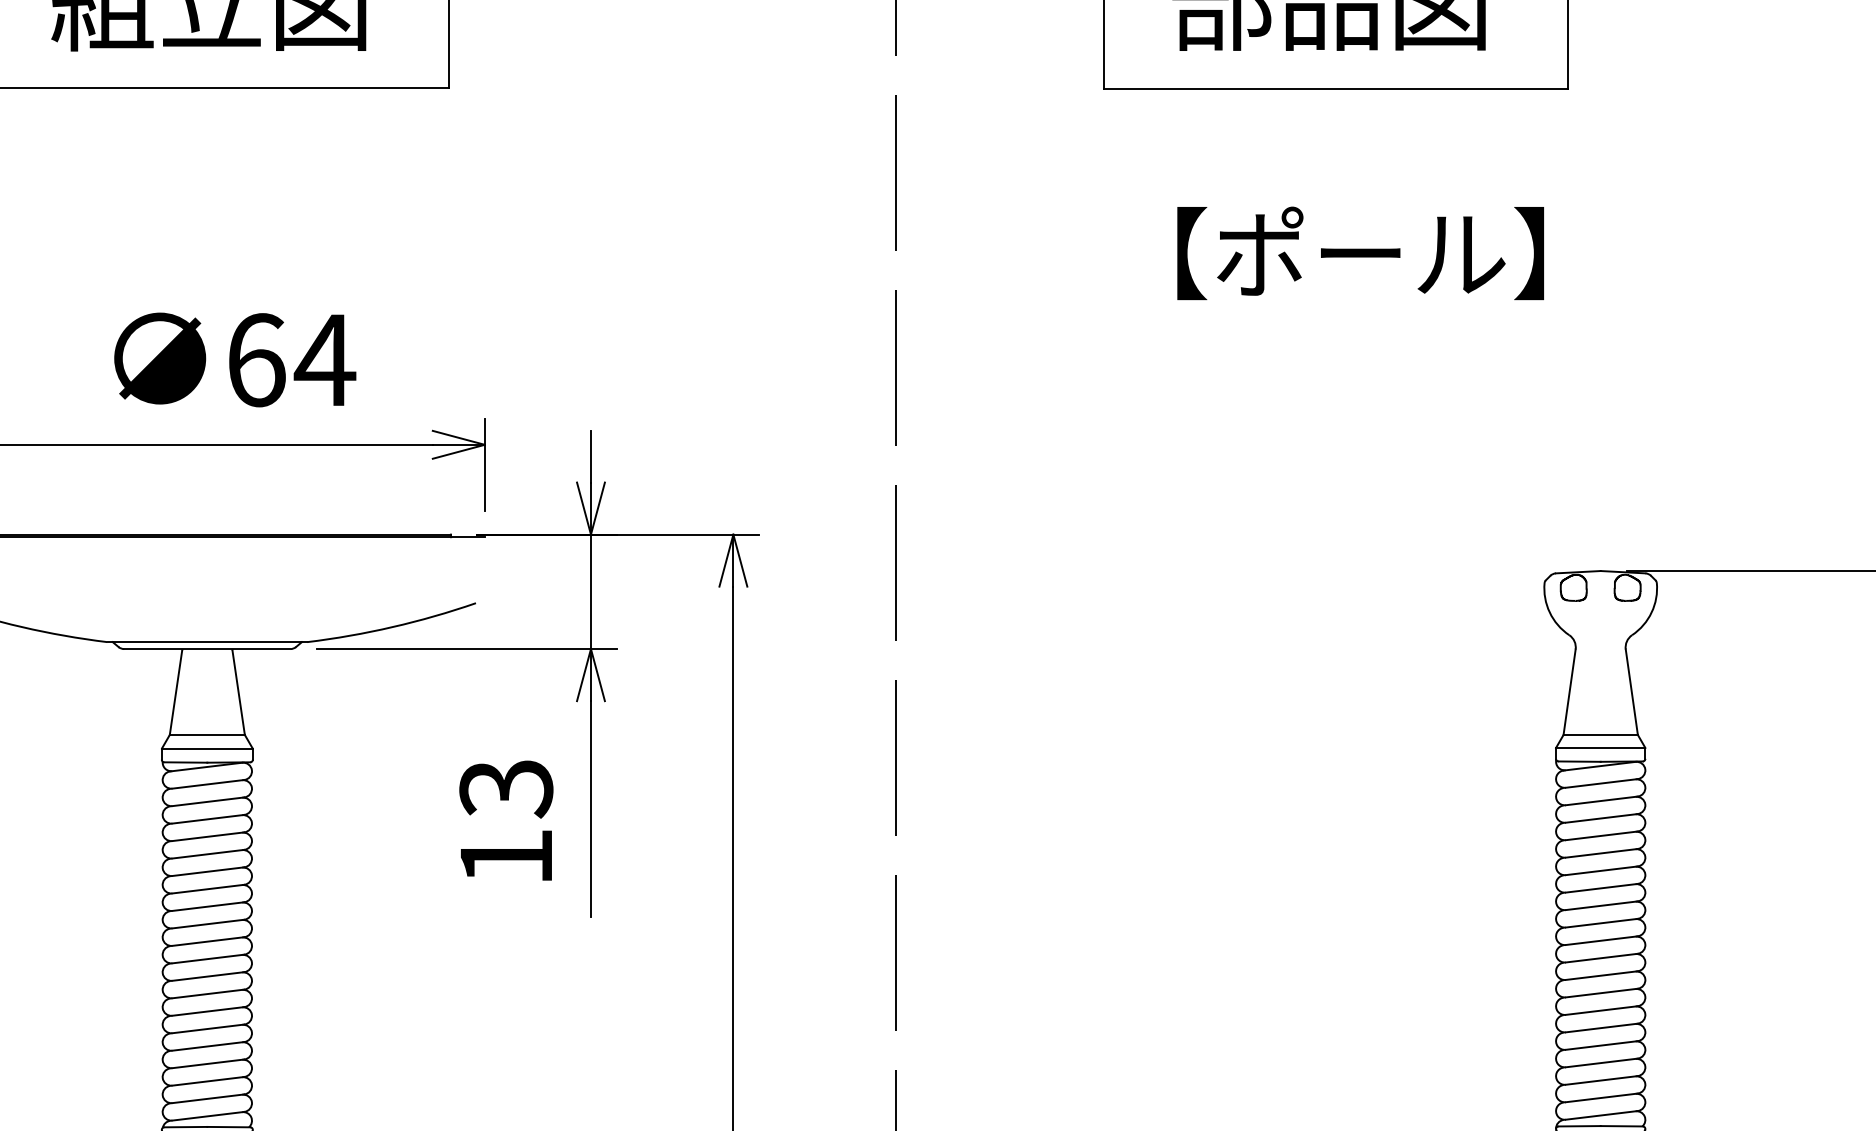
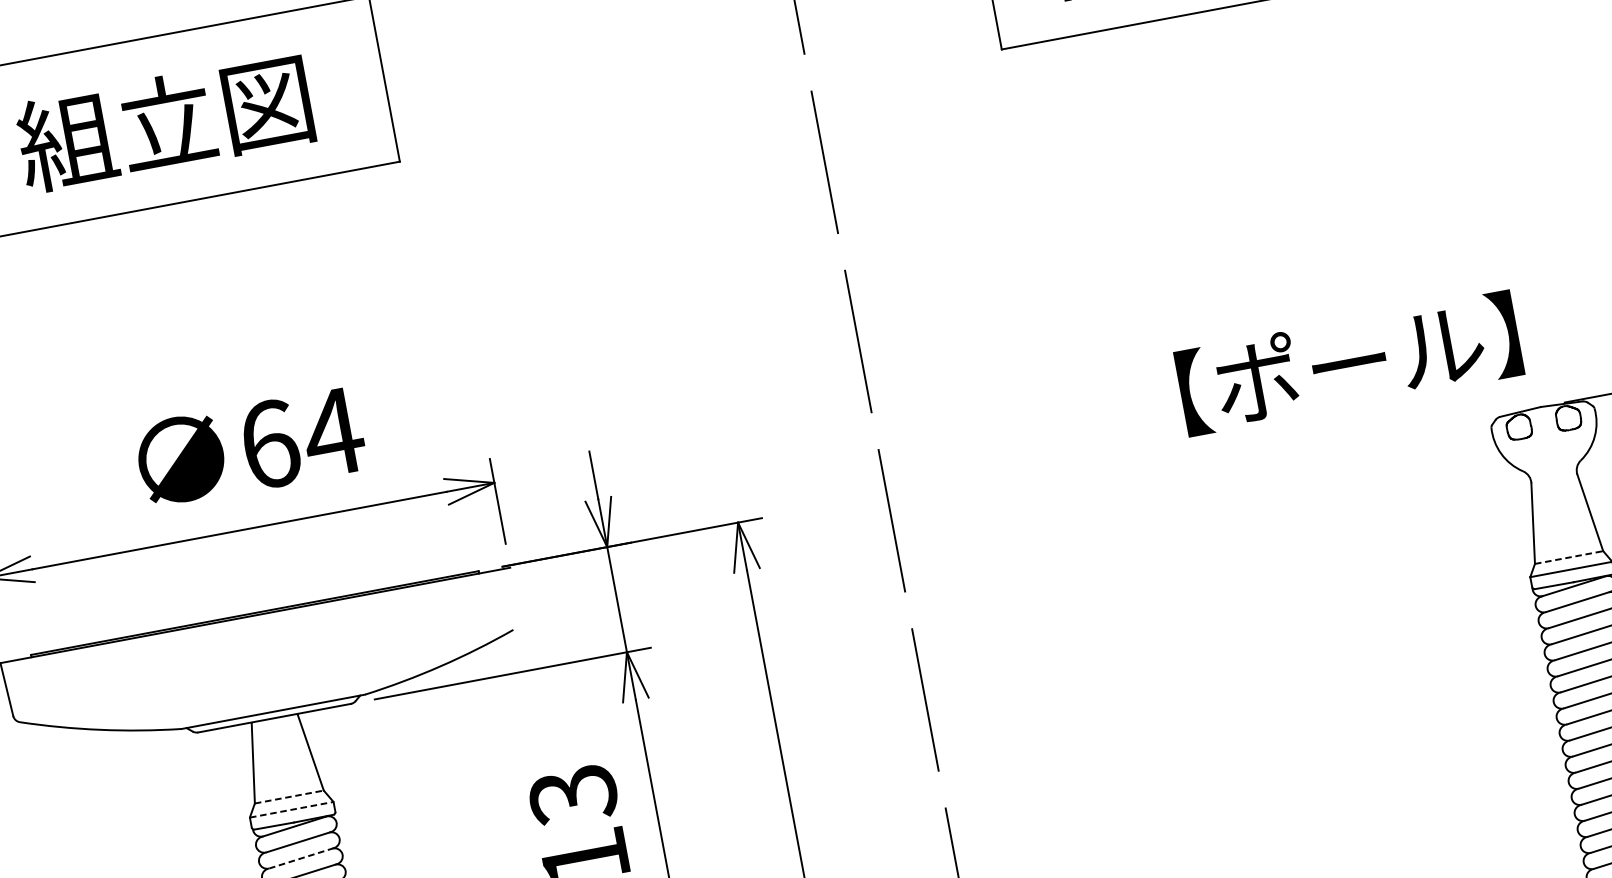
text: (1360, 253) -> (1349, 363), moved
line: (207, 734) -> (289, 796), solid -> dashed
line: (1601, 734) -> (1569, 557), solid -> dashed
line: (207, 748) -> (291, 809), solid -> dashed
line: (207, 801) -> (300, 858), solid -> dashed

